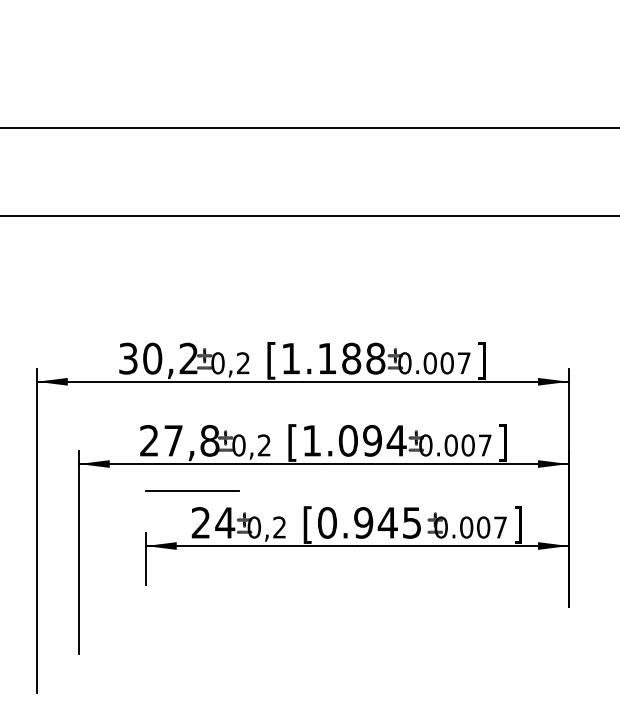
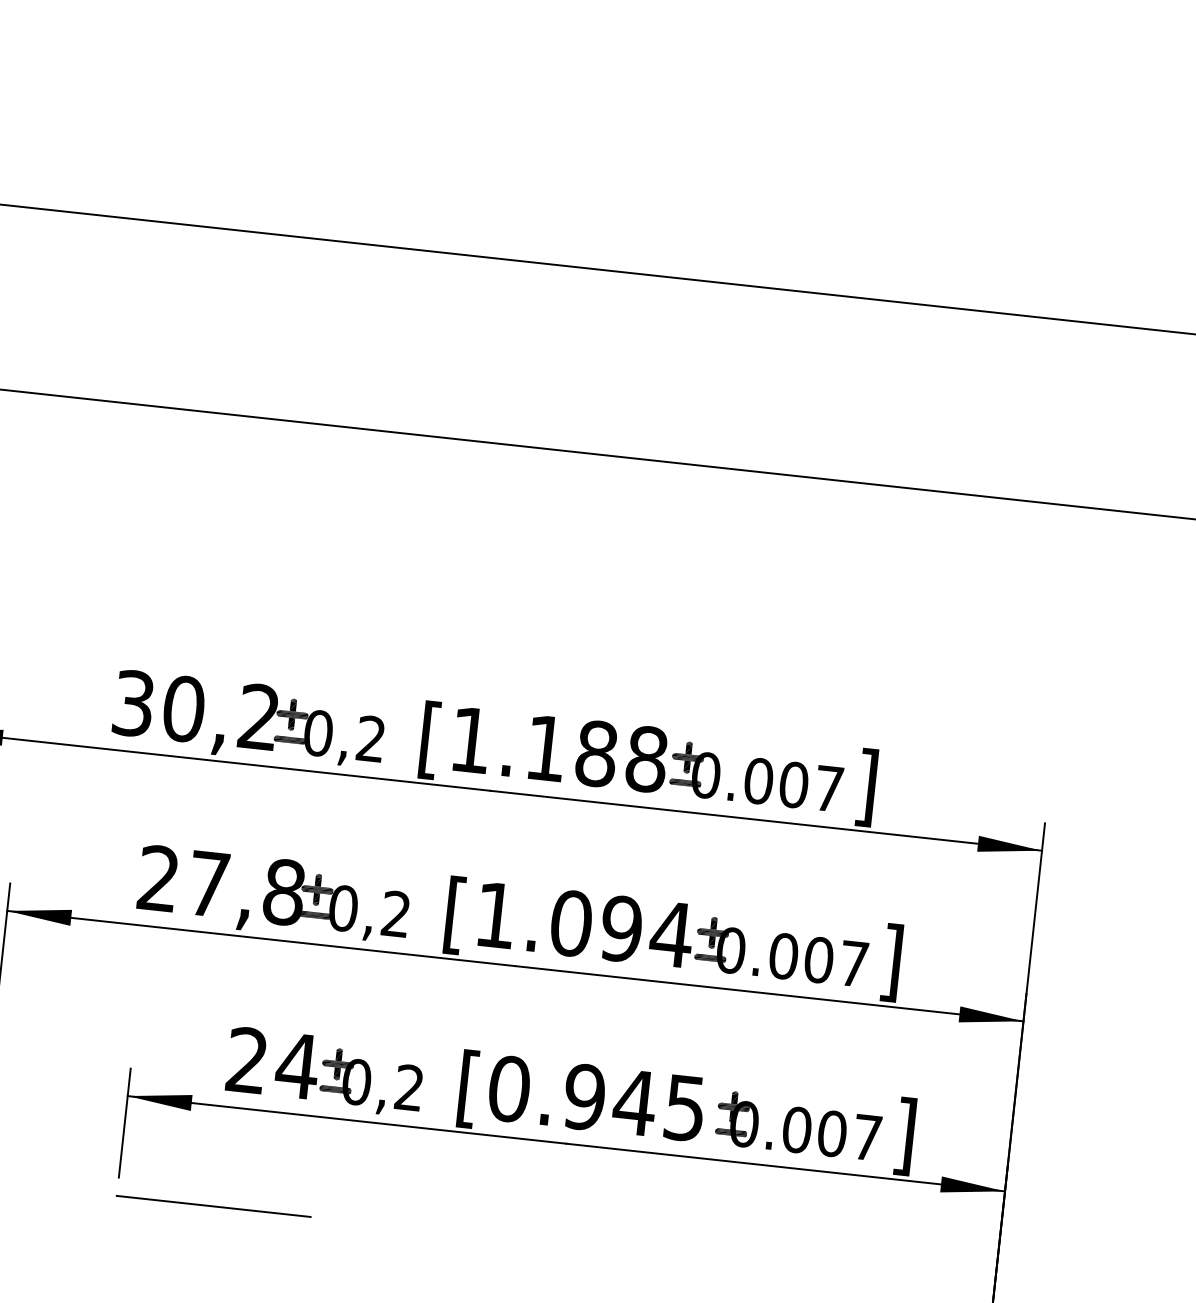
line: (192, 490) -> (213, 1205), moved

